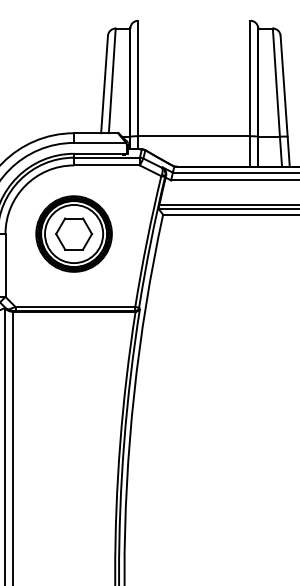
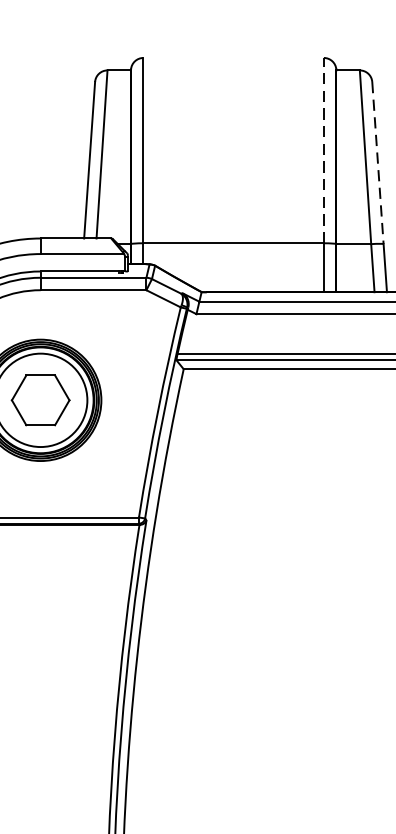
line: (250, 78) -> (323, 150), solid -> dashed
line: (284, 86) -> (378, 163), solid -> dashed

